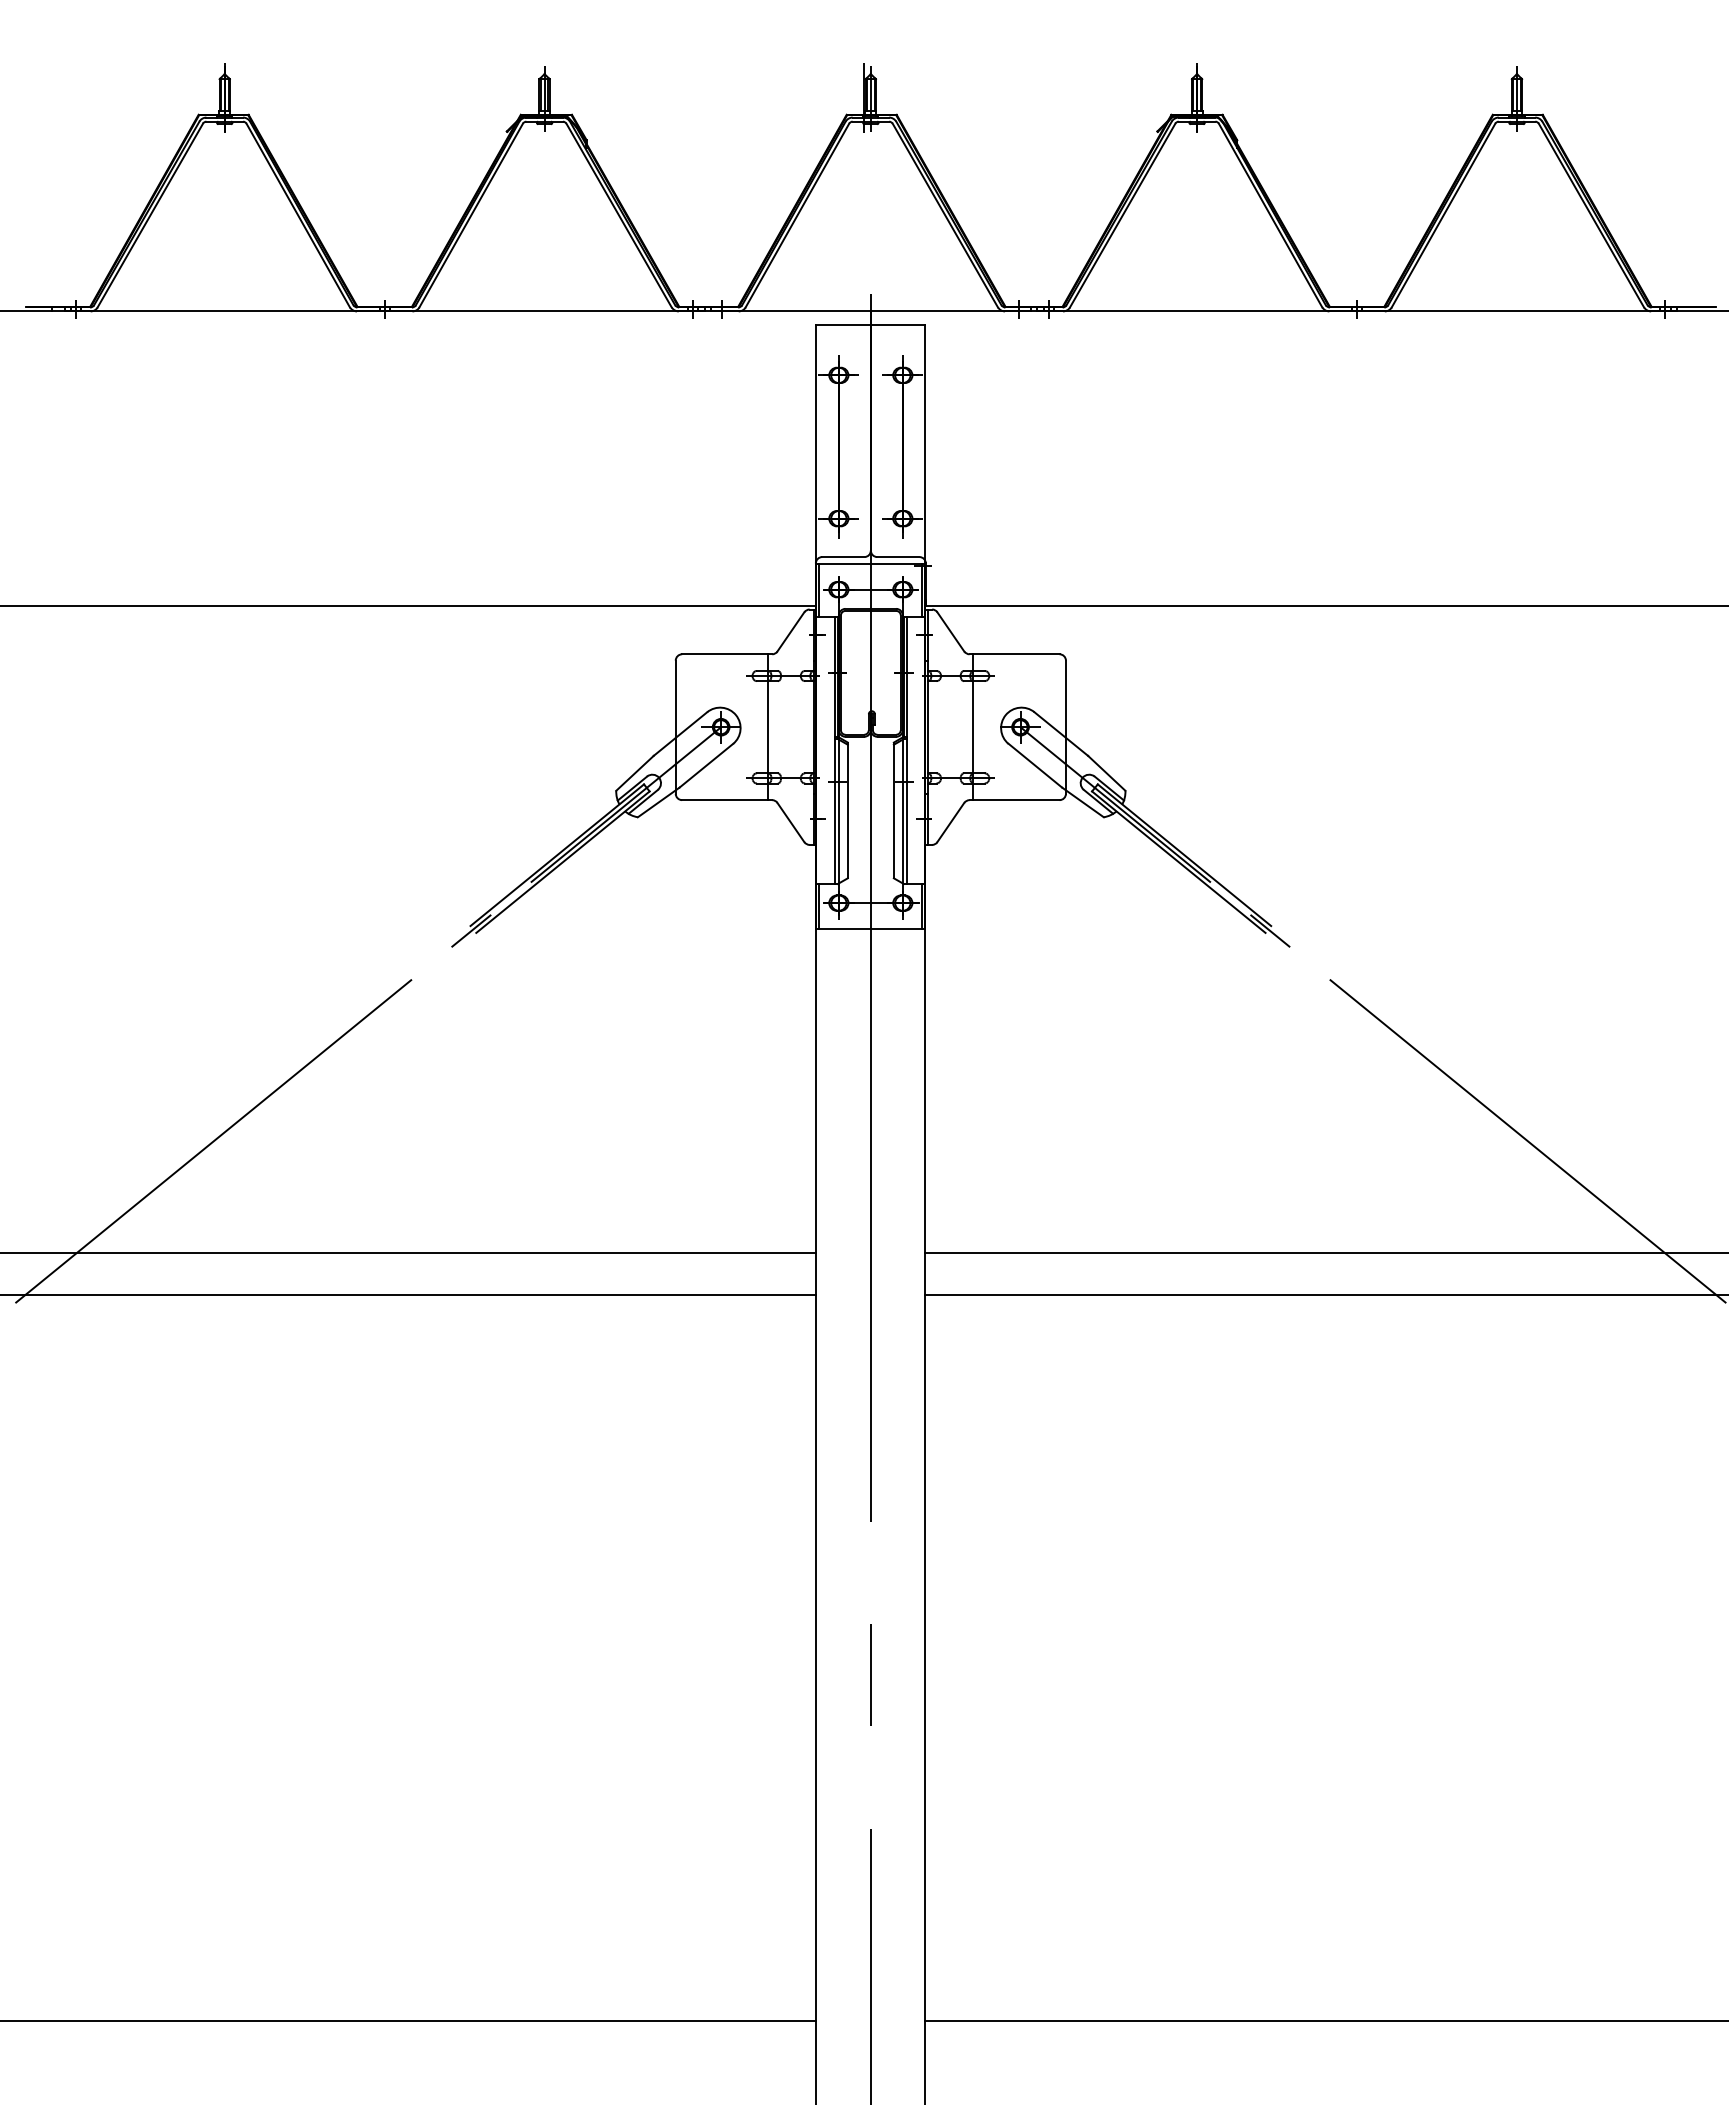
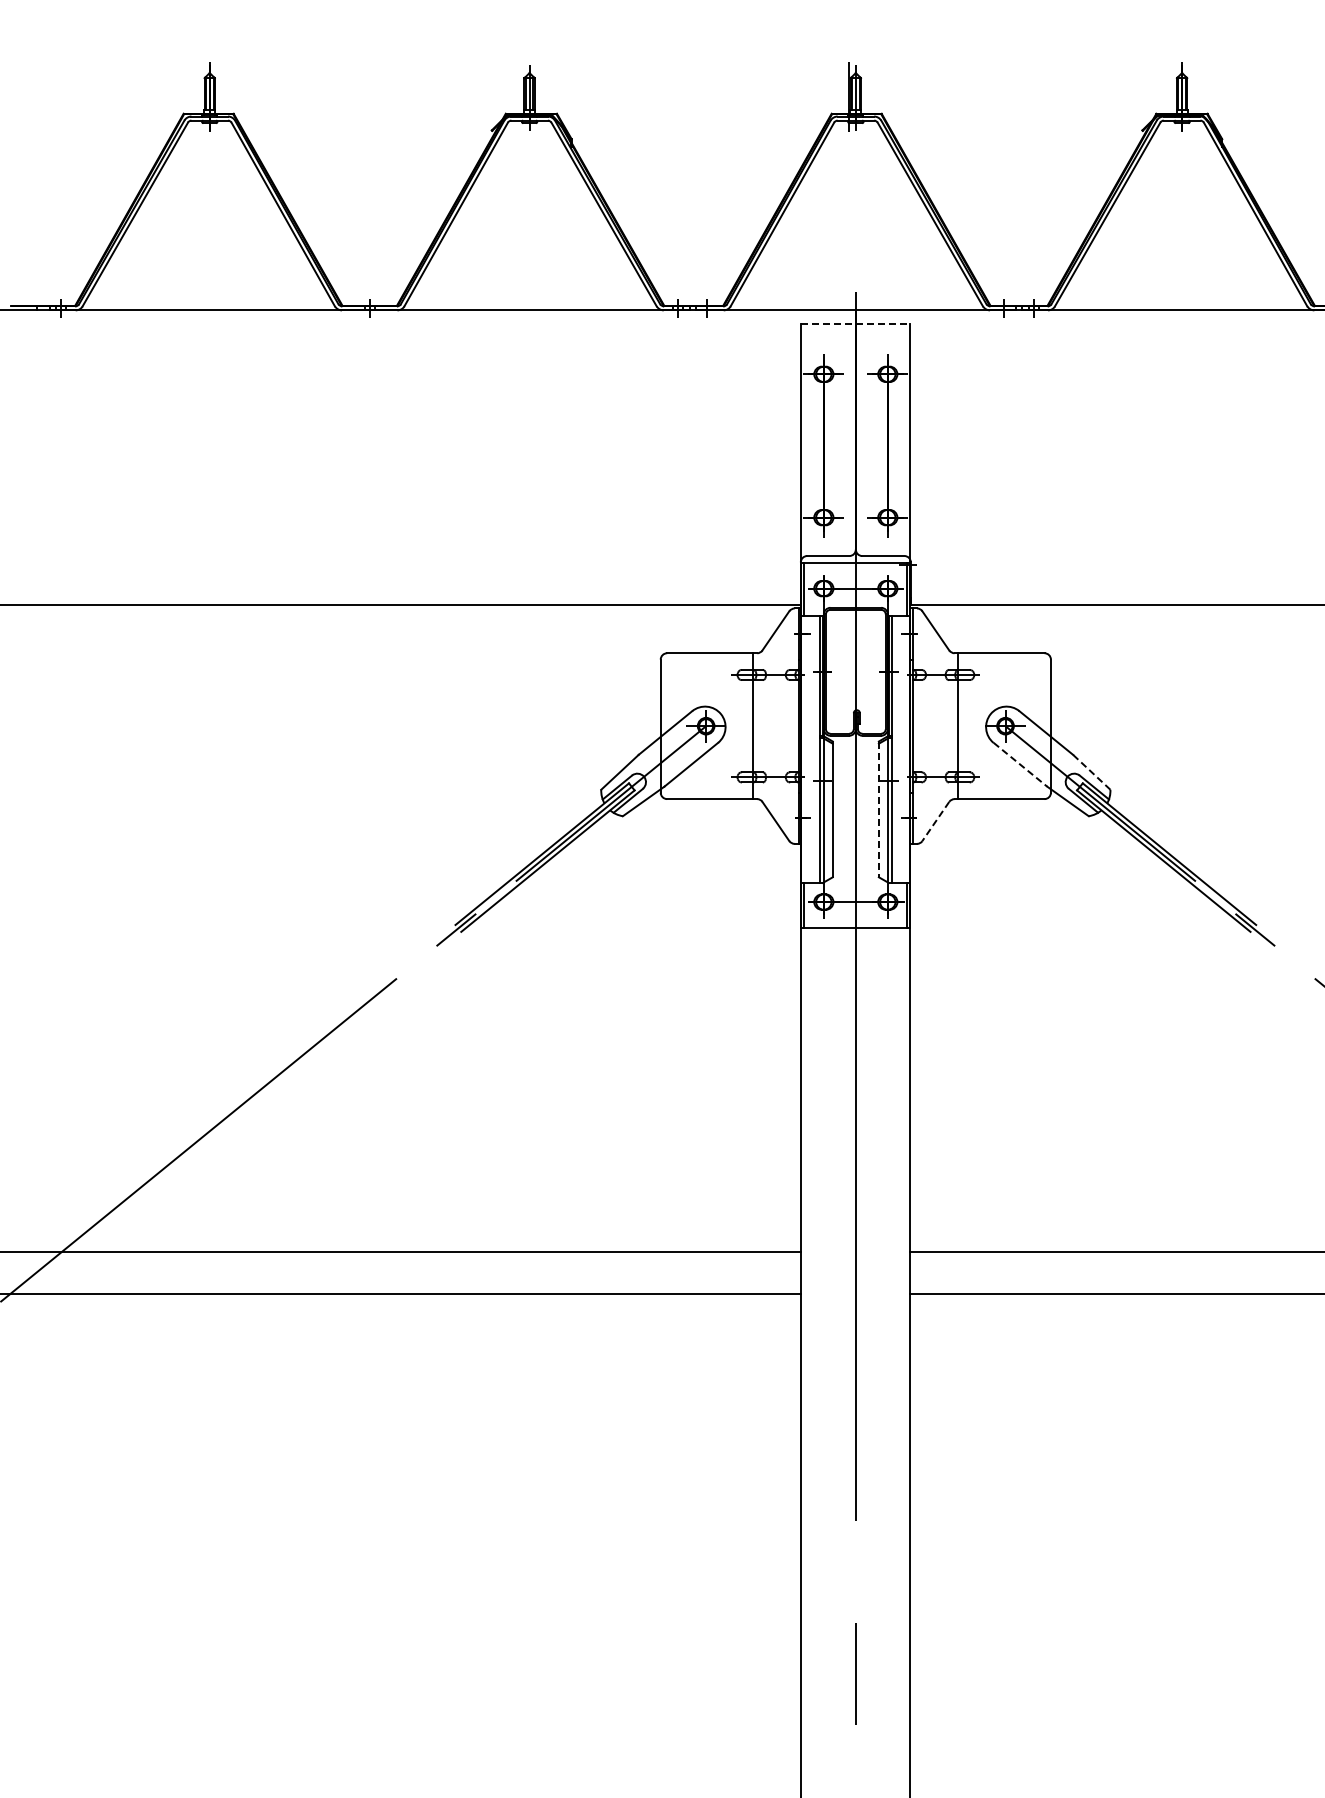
line: (871, 325) -> (856, 324), solid -> dashed
line: (1035, 765) -> (1020, 764), solid -> dashed
line: (1106, 773) -> (1091, 772), solid -> dashed
line: (893, 810) -> (878, 809), solid -> dashed
line: (950, 822) -> (935, 821), solid -> dashed

